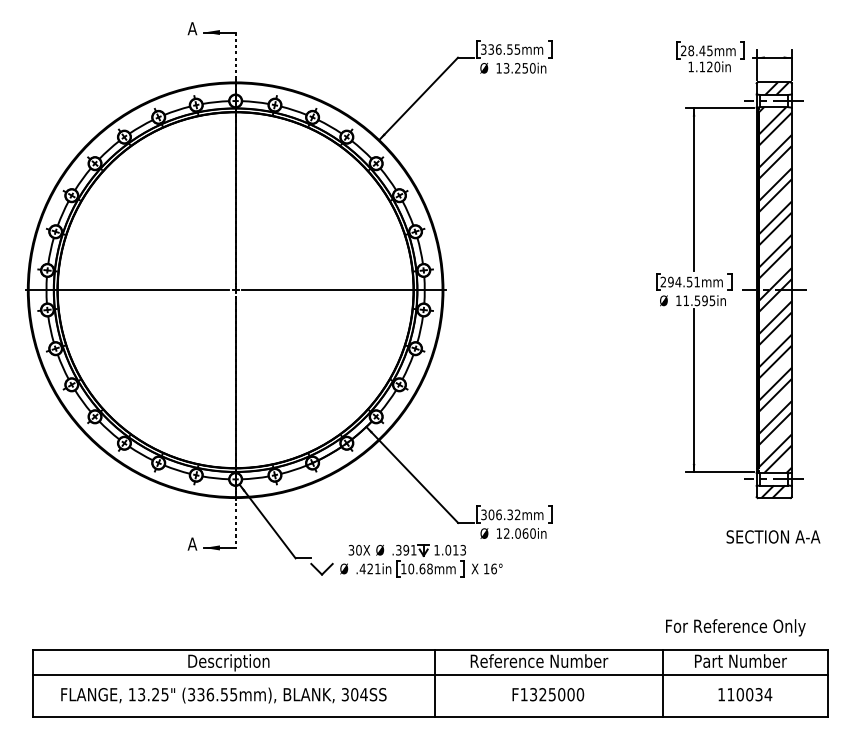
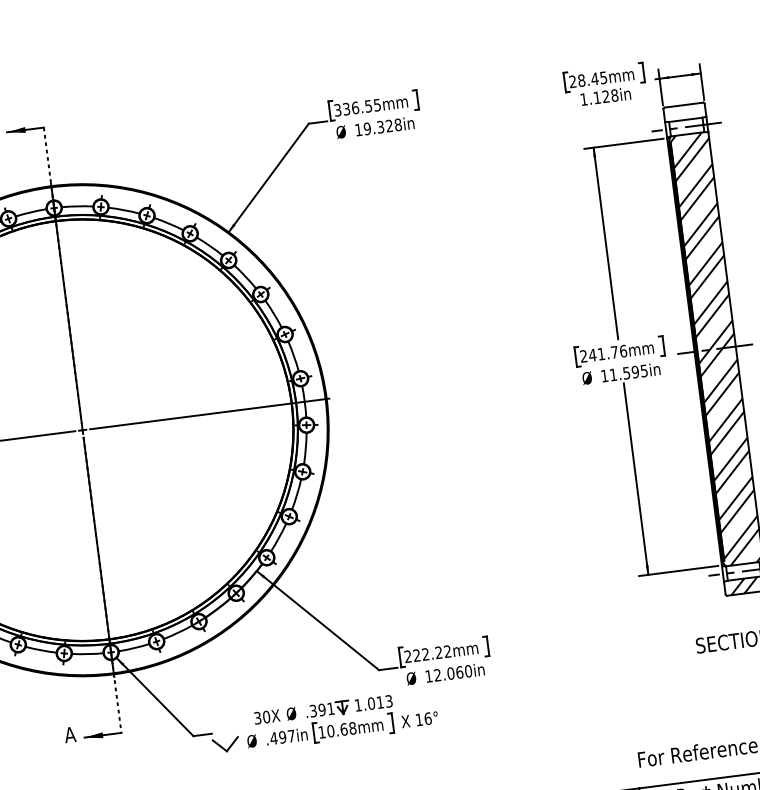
text: (717, 66) -> (614, 95), 1.120in -> 1.128in
text: (519, 68) -> (382, 127), 13.250in -> 19.328in
hatch: (776, 88) -> (687, 111), removed
text: (683, 281) -> (607, 352), 294.51mm -> 241.76mm
text: (496, 514) -> (422, 654), 306.32mm -> 222.22mm
text: (373, 568) -> (286, 736), .421in -> .497in

